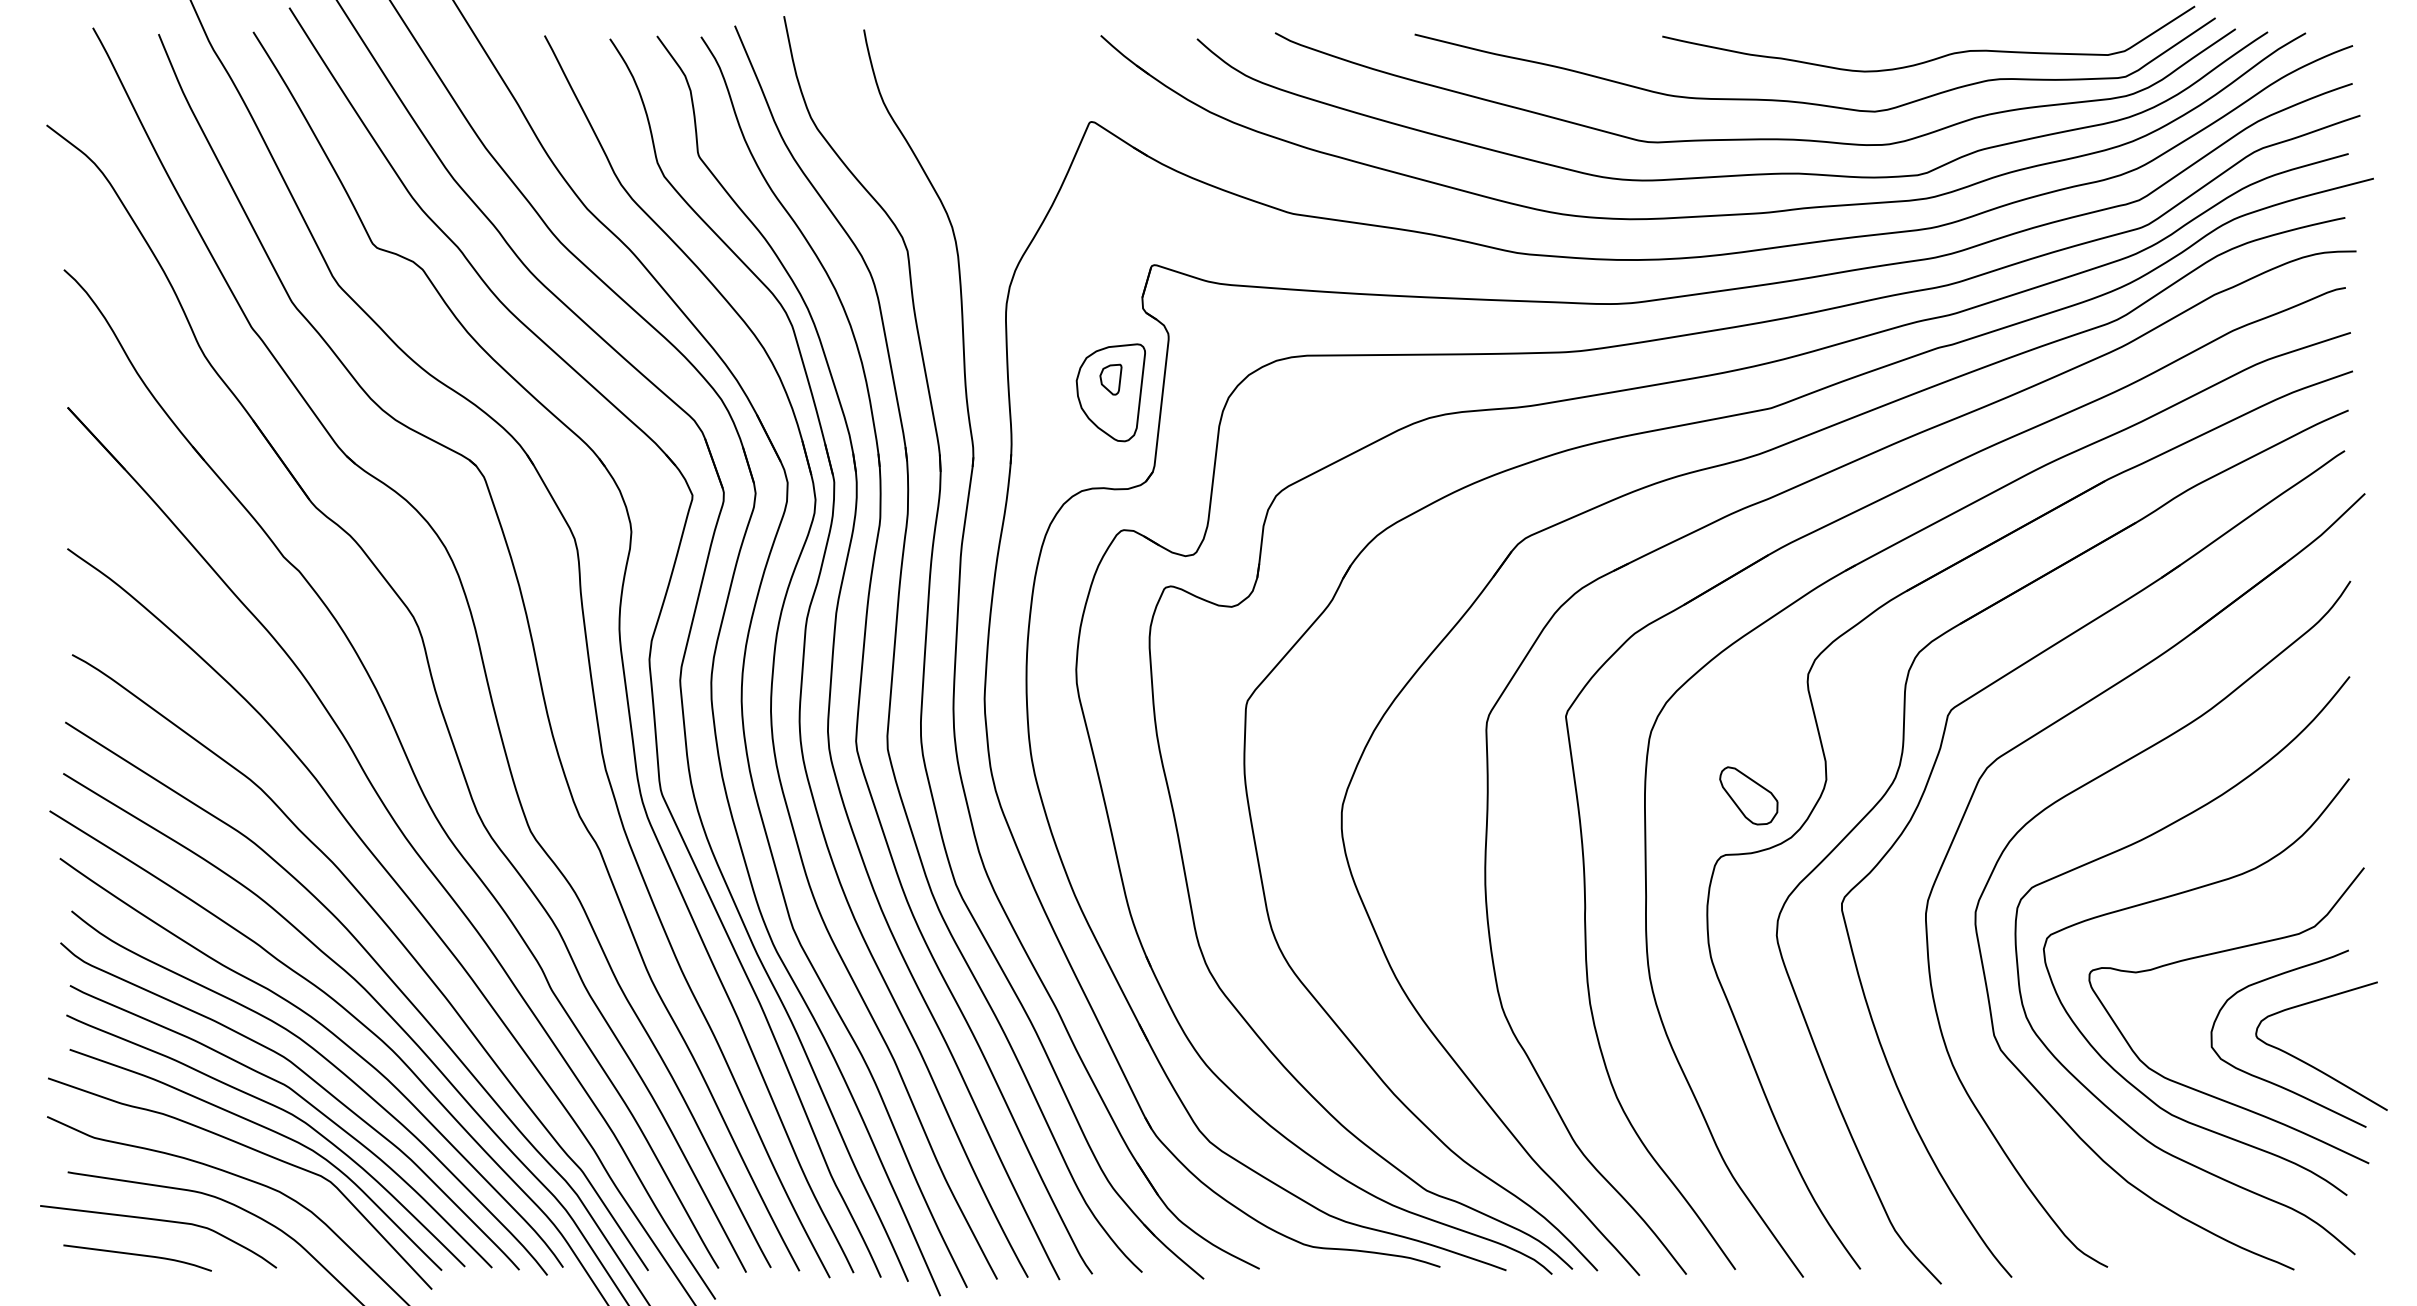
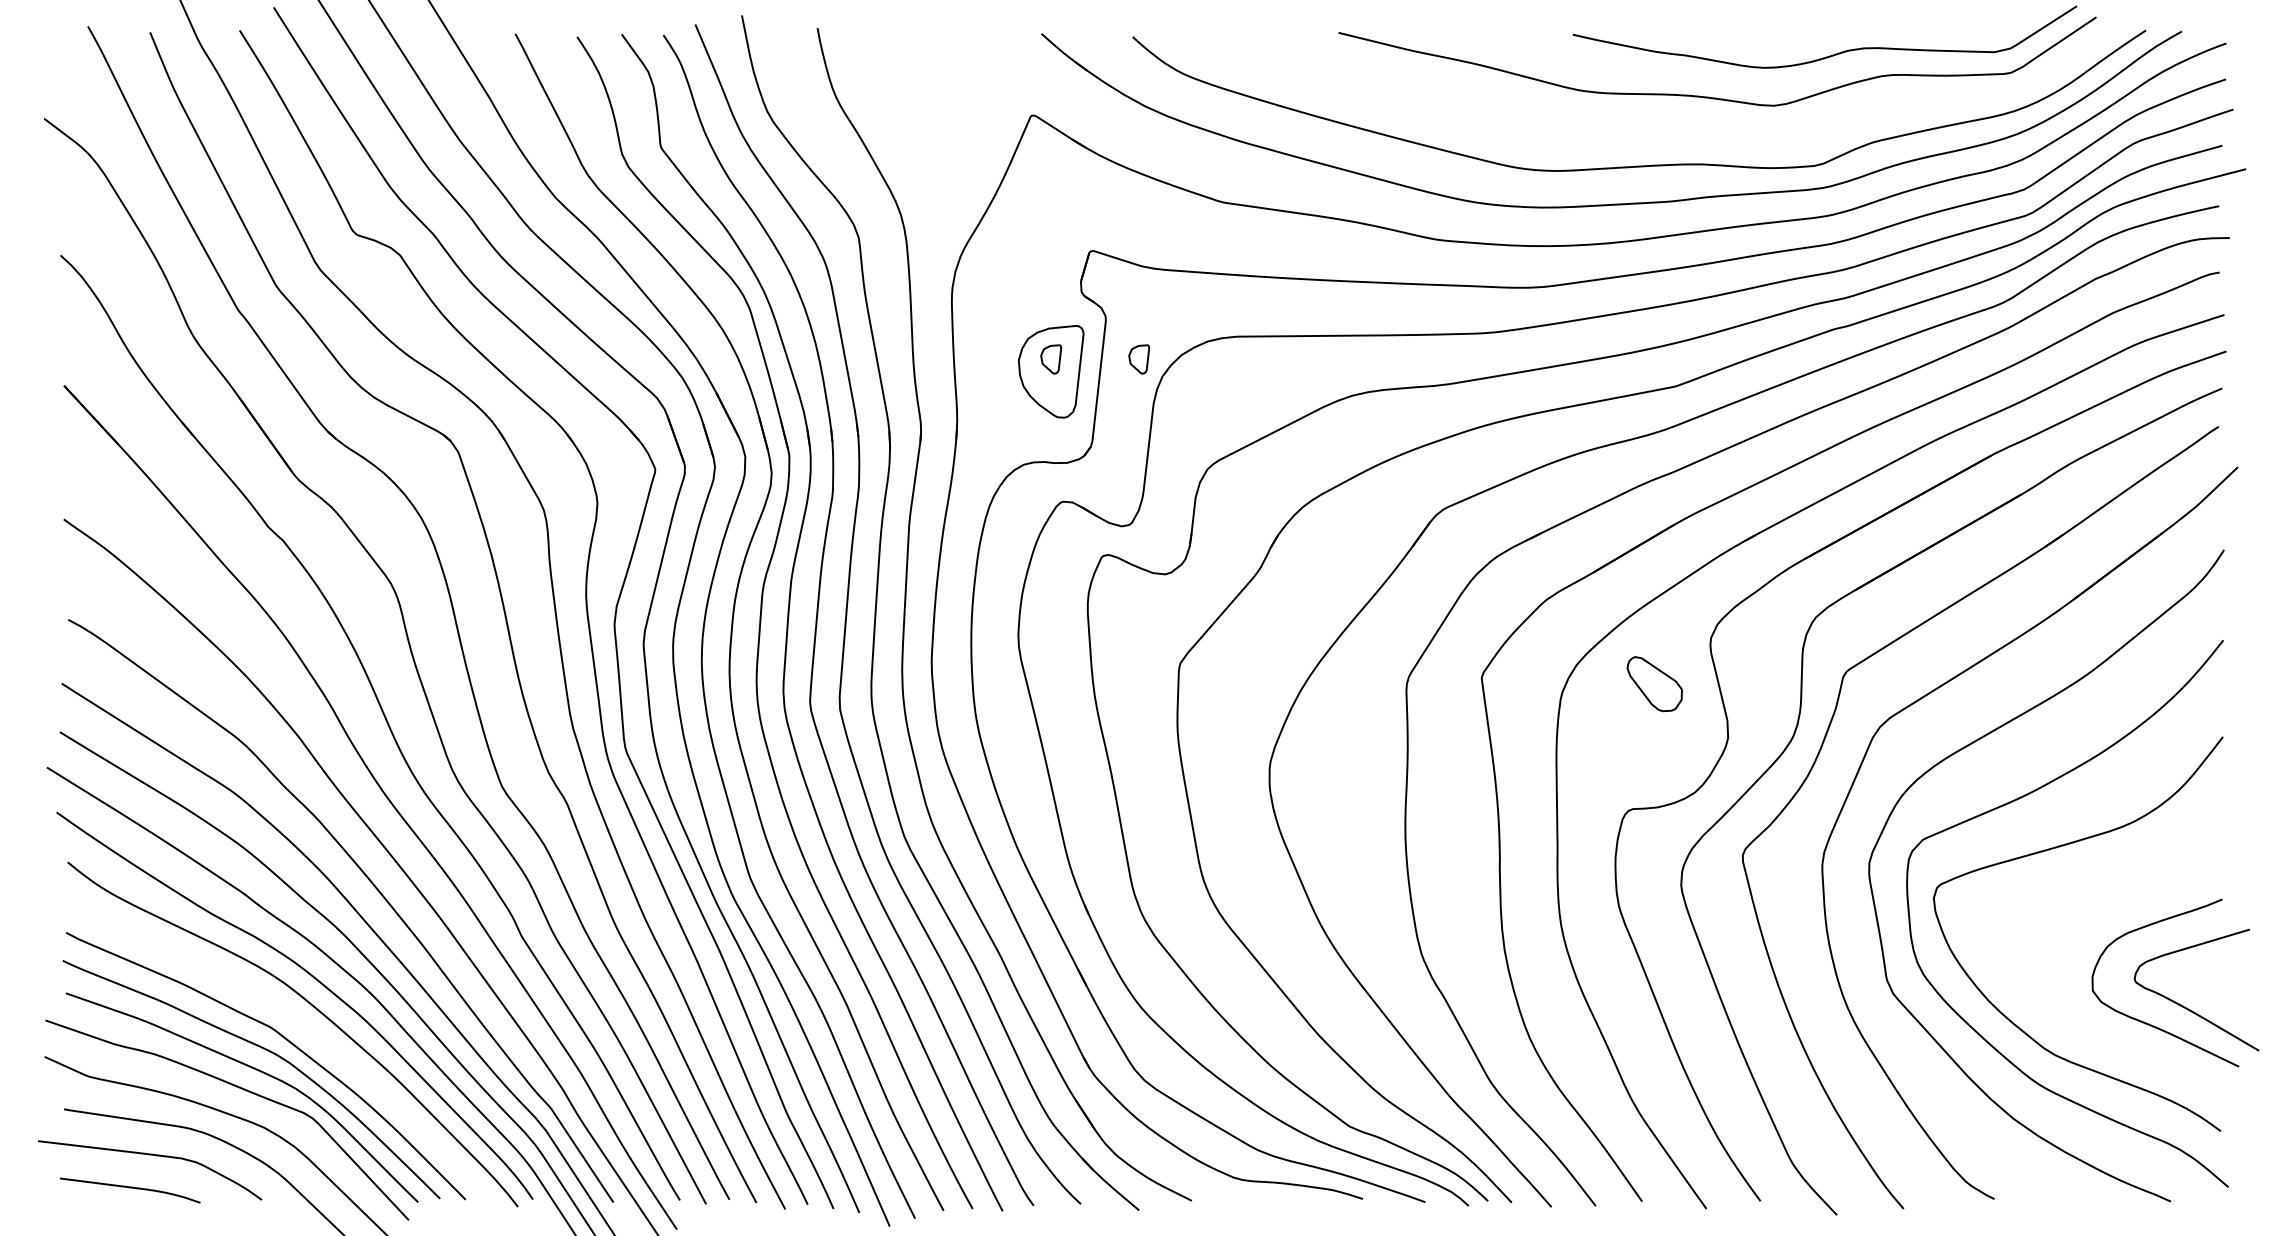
curve: (1754, 138) -> (1660, 131), removed
part: (1203, 379) -> (1138, 359), added
part: (1748, 795) -> (1654, 683), moved
curve: (2214, 954) -> (2095, 903), removed
curve: (309, 1078) -> (292, 1020), removed

